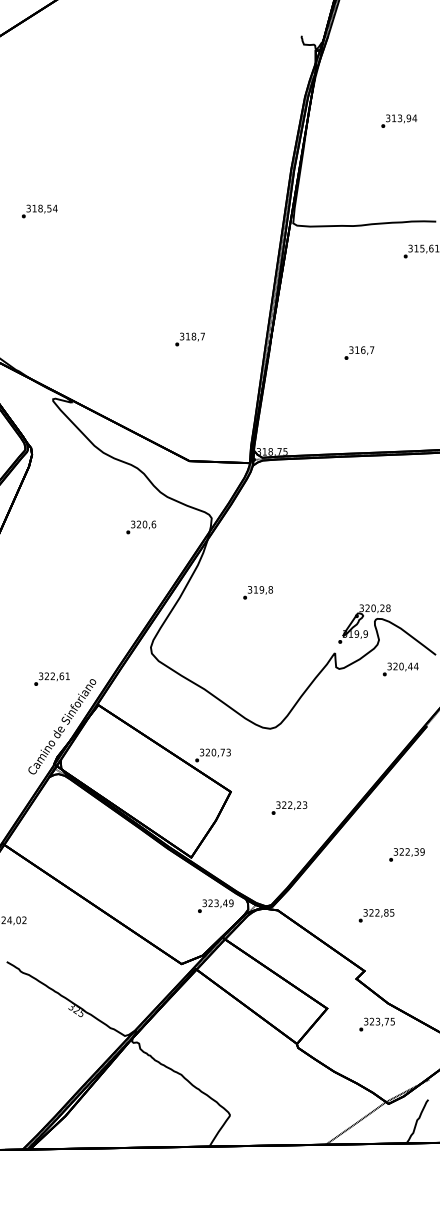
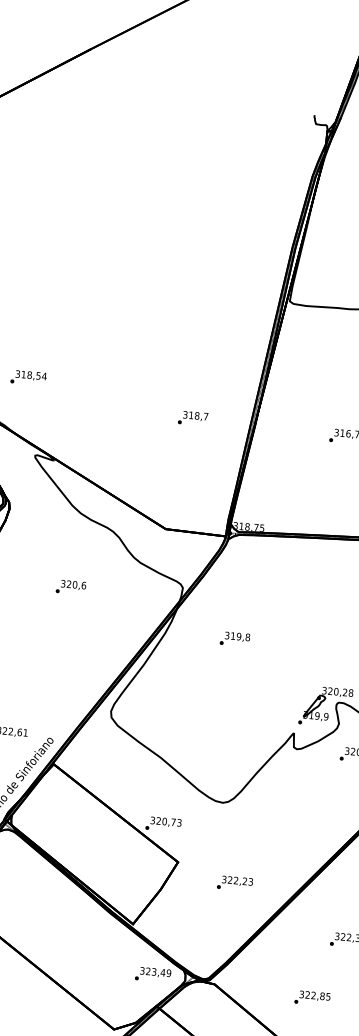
text: (39, 211) -> (28, 377), moved
text: (189, 339) -> (192, 418), moved
text: (141, 527) -> (71, 587), moved
text: (257, 592) -> (234, 638), moved

